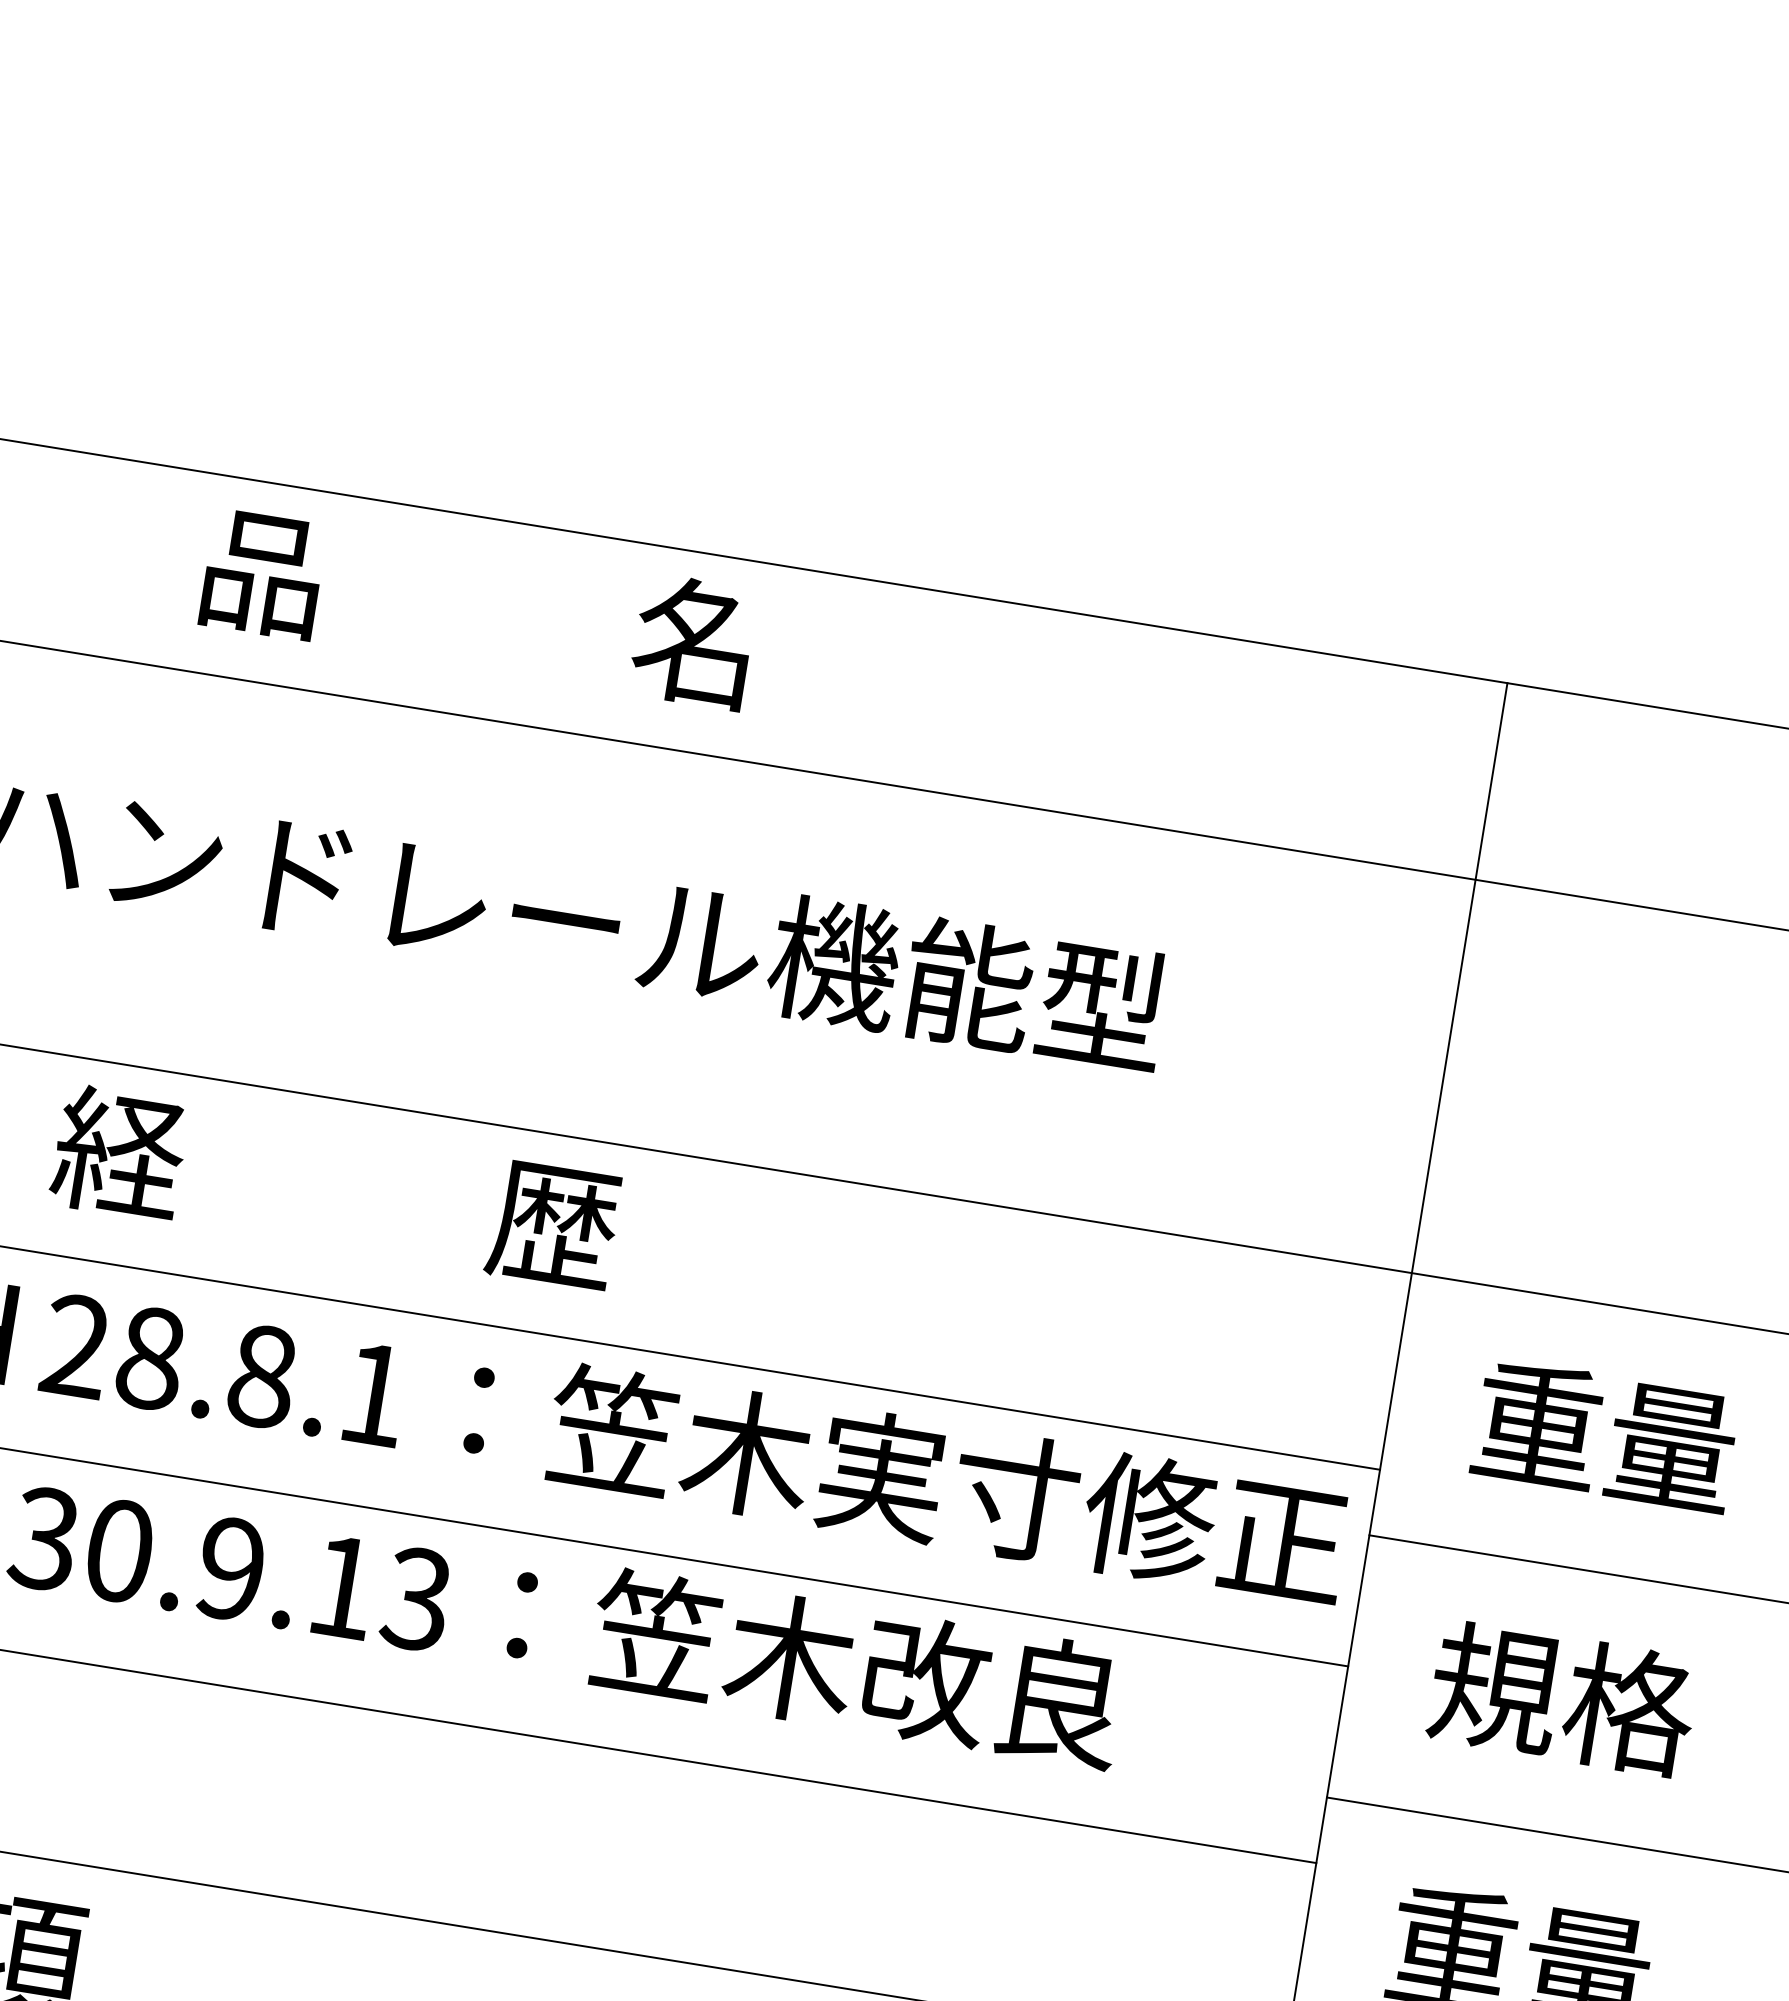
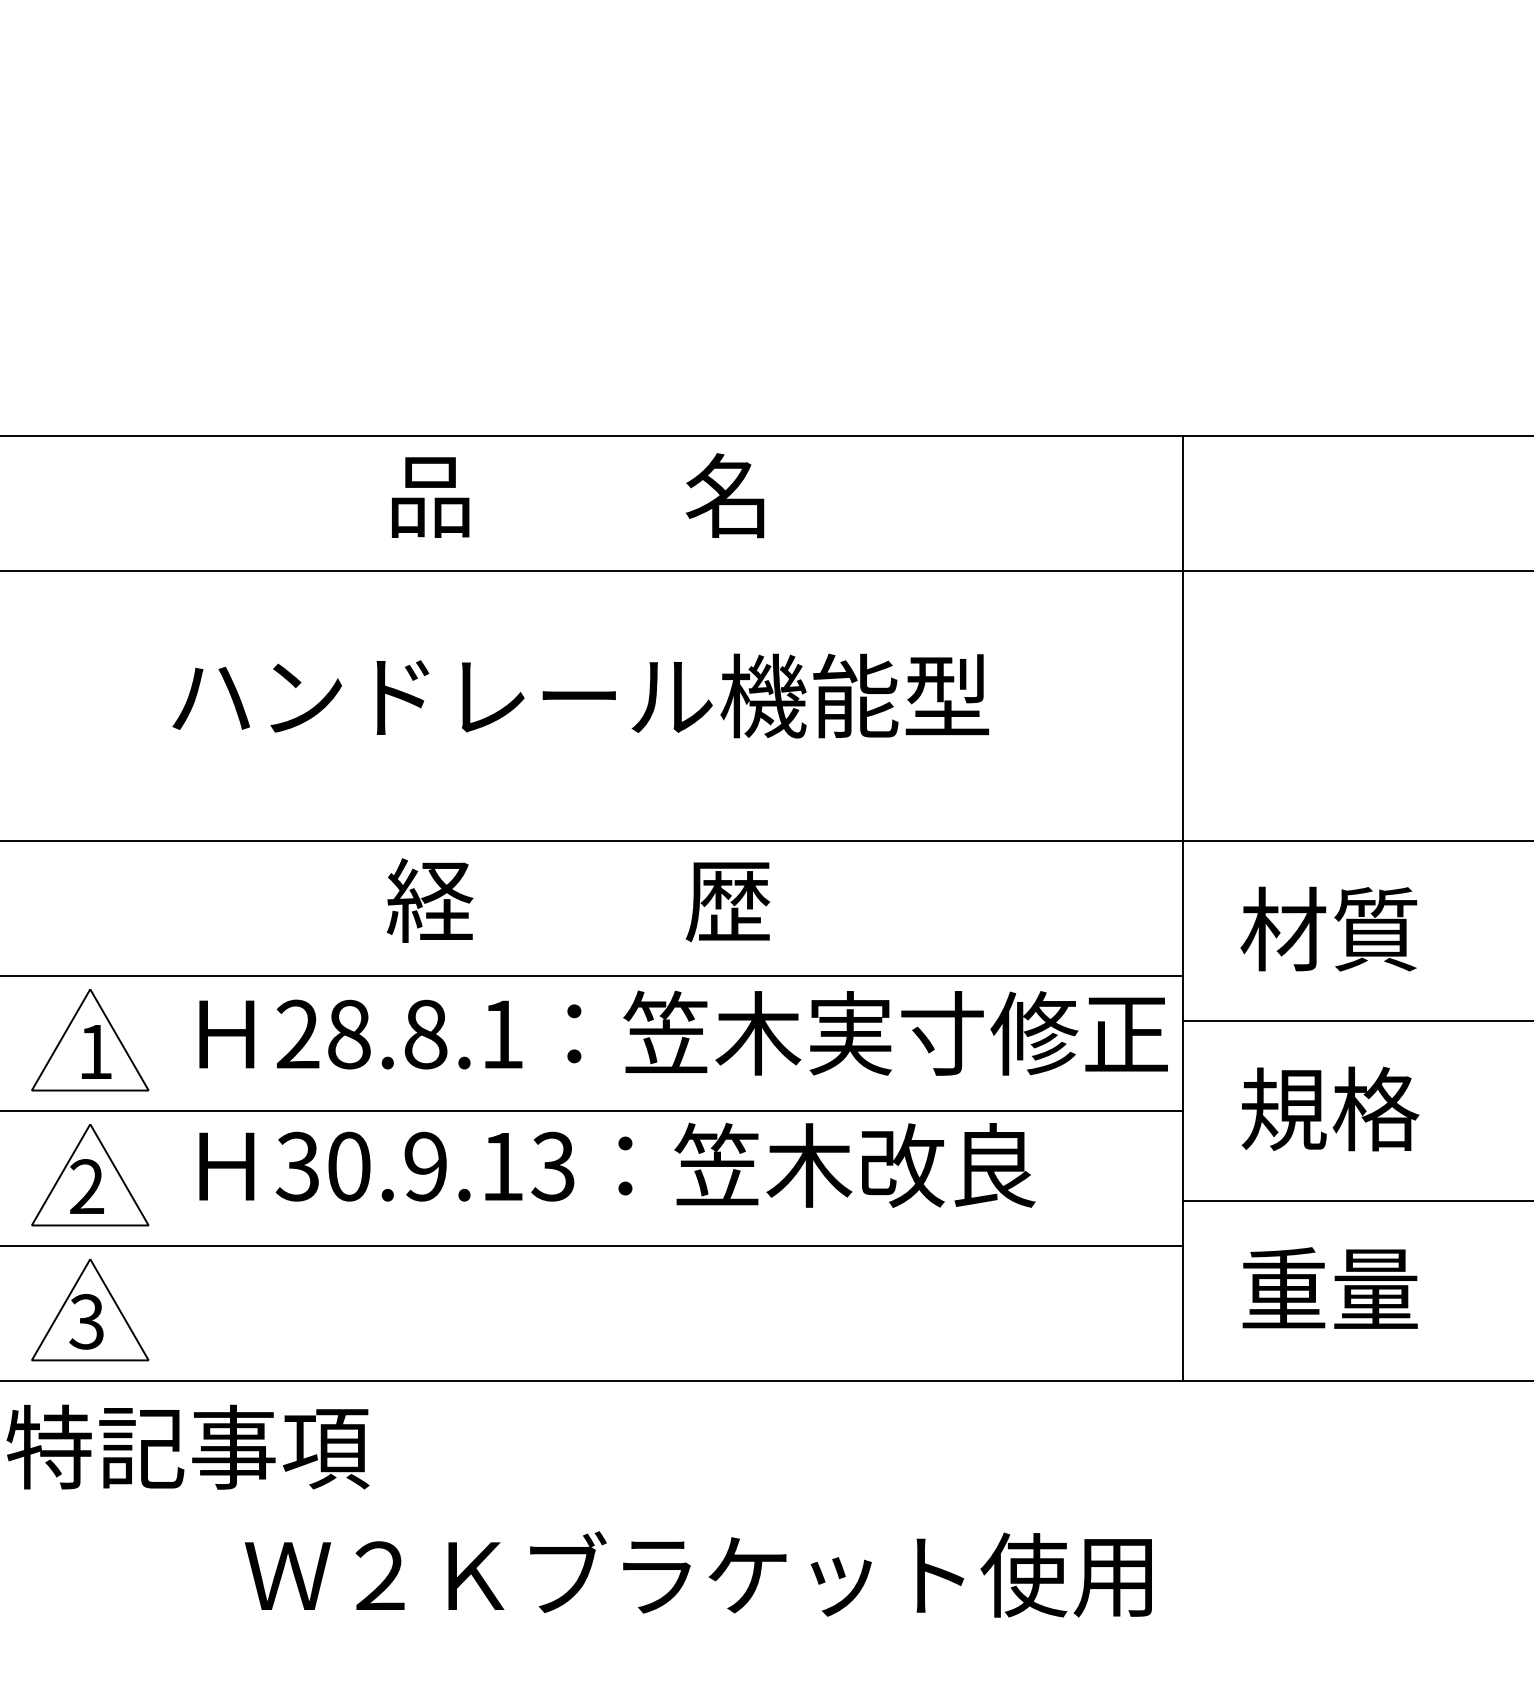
text: (479, 606) -> (578, 495), moved
text: (335, 1187) -> (578, 900), moved
text: (1603, 1435) -> (1328, 928), 重量 -> 材質

